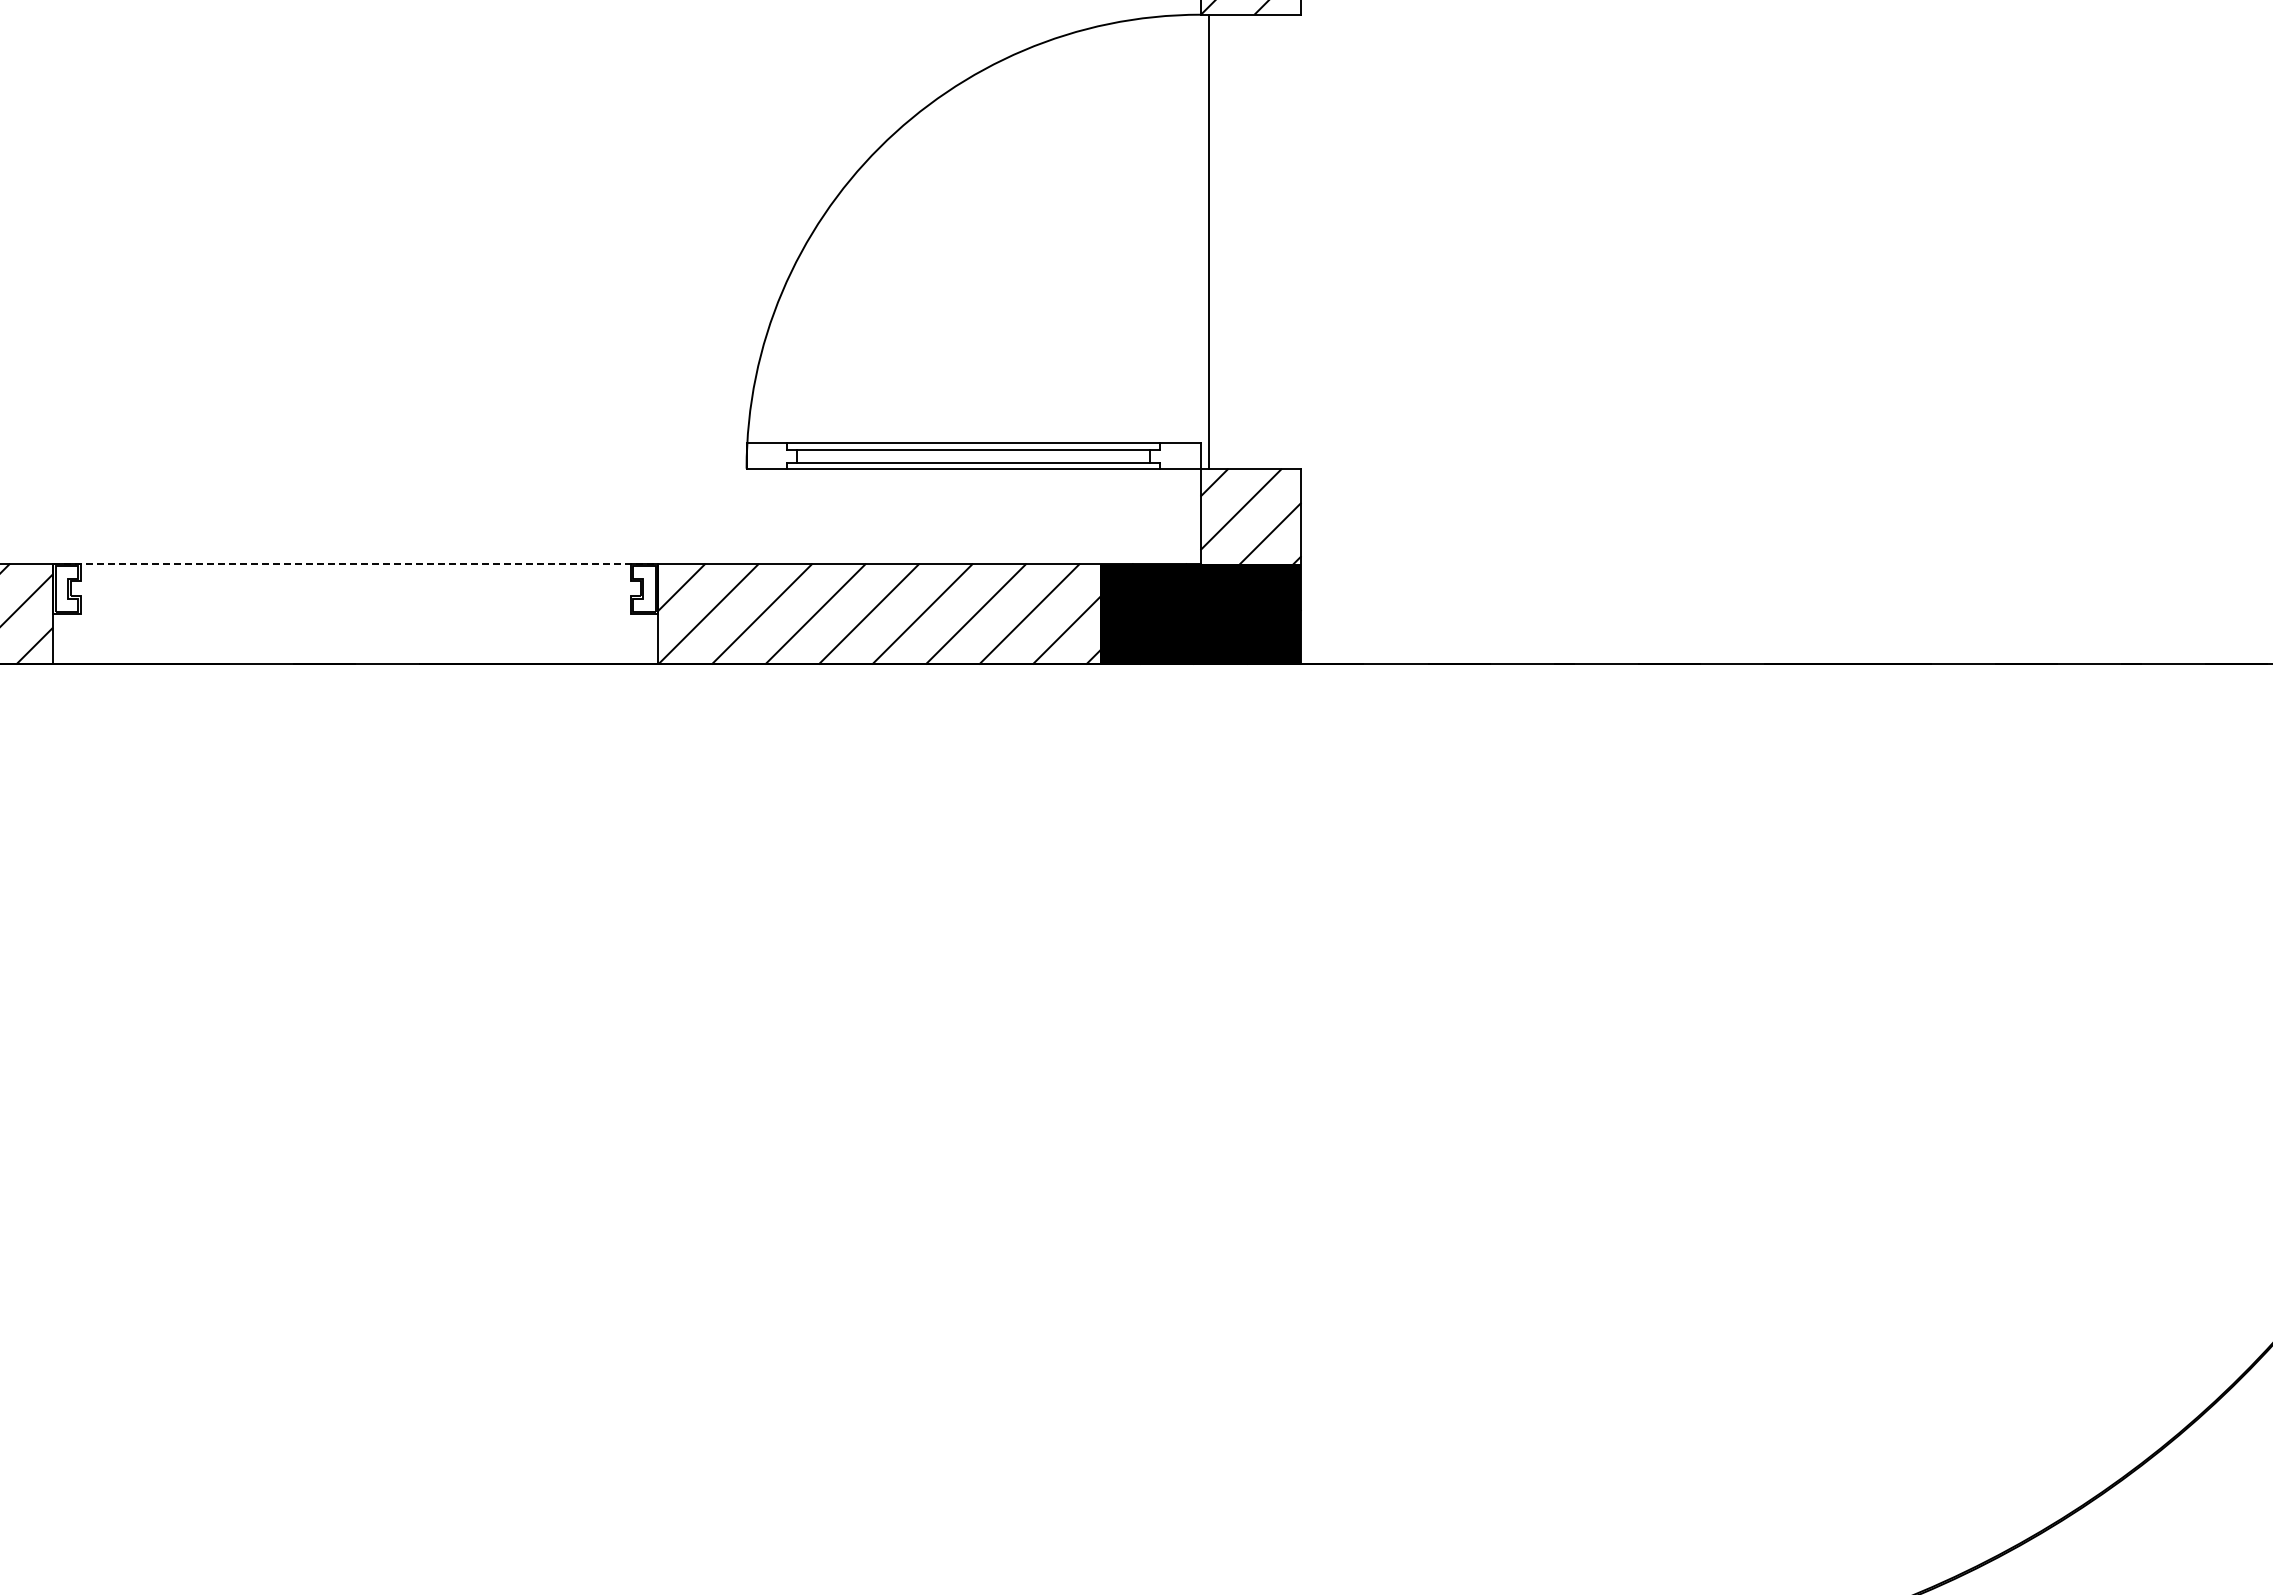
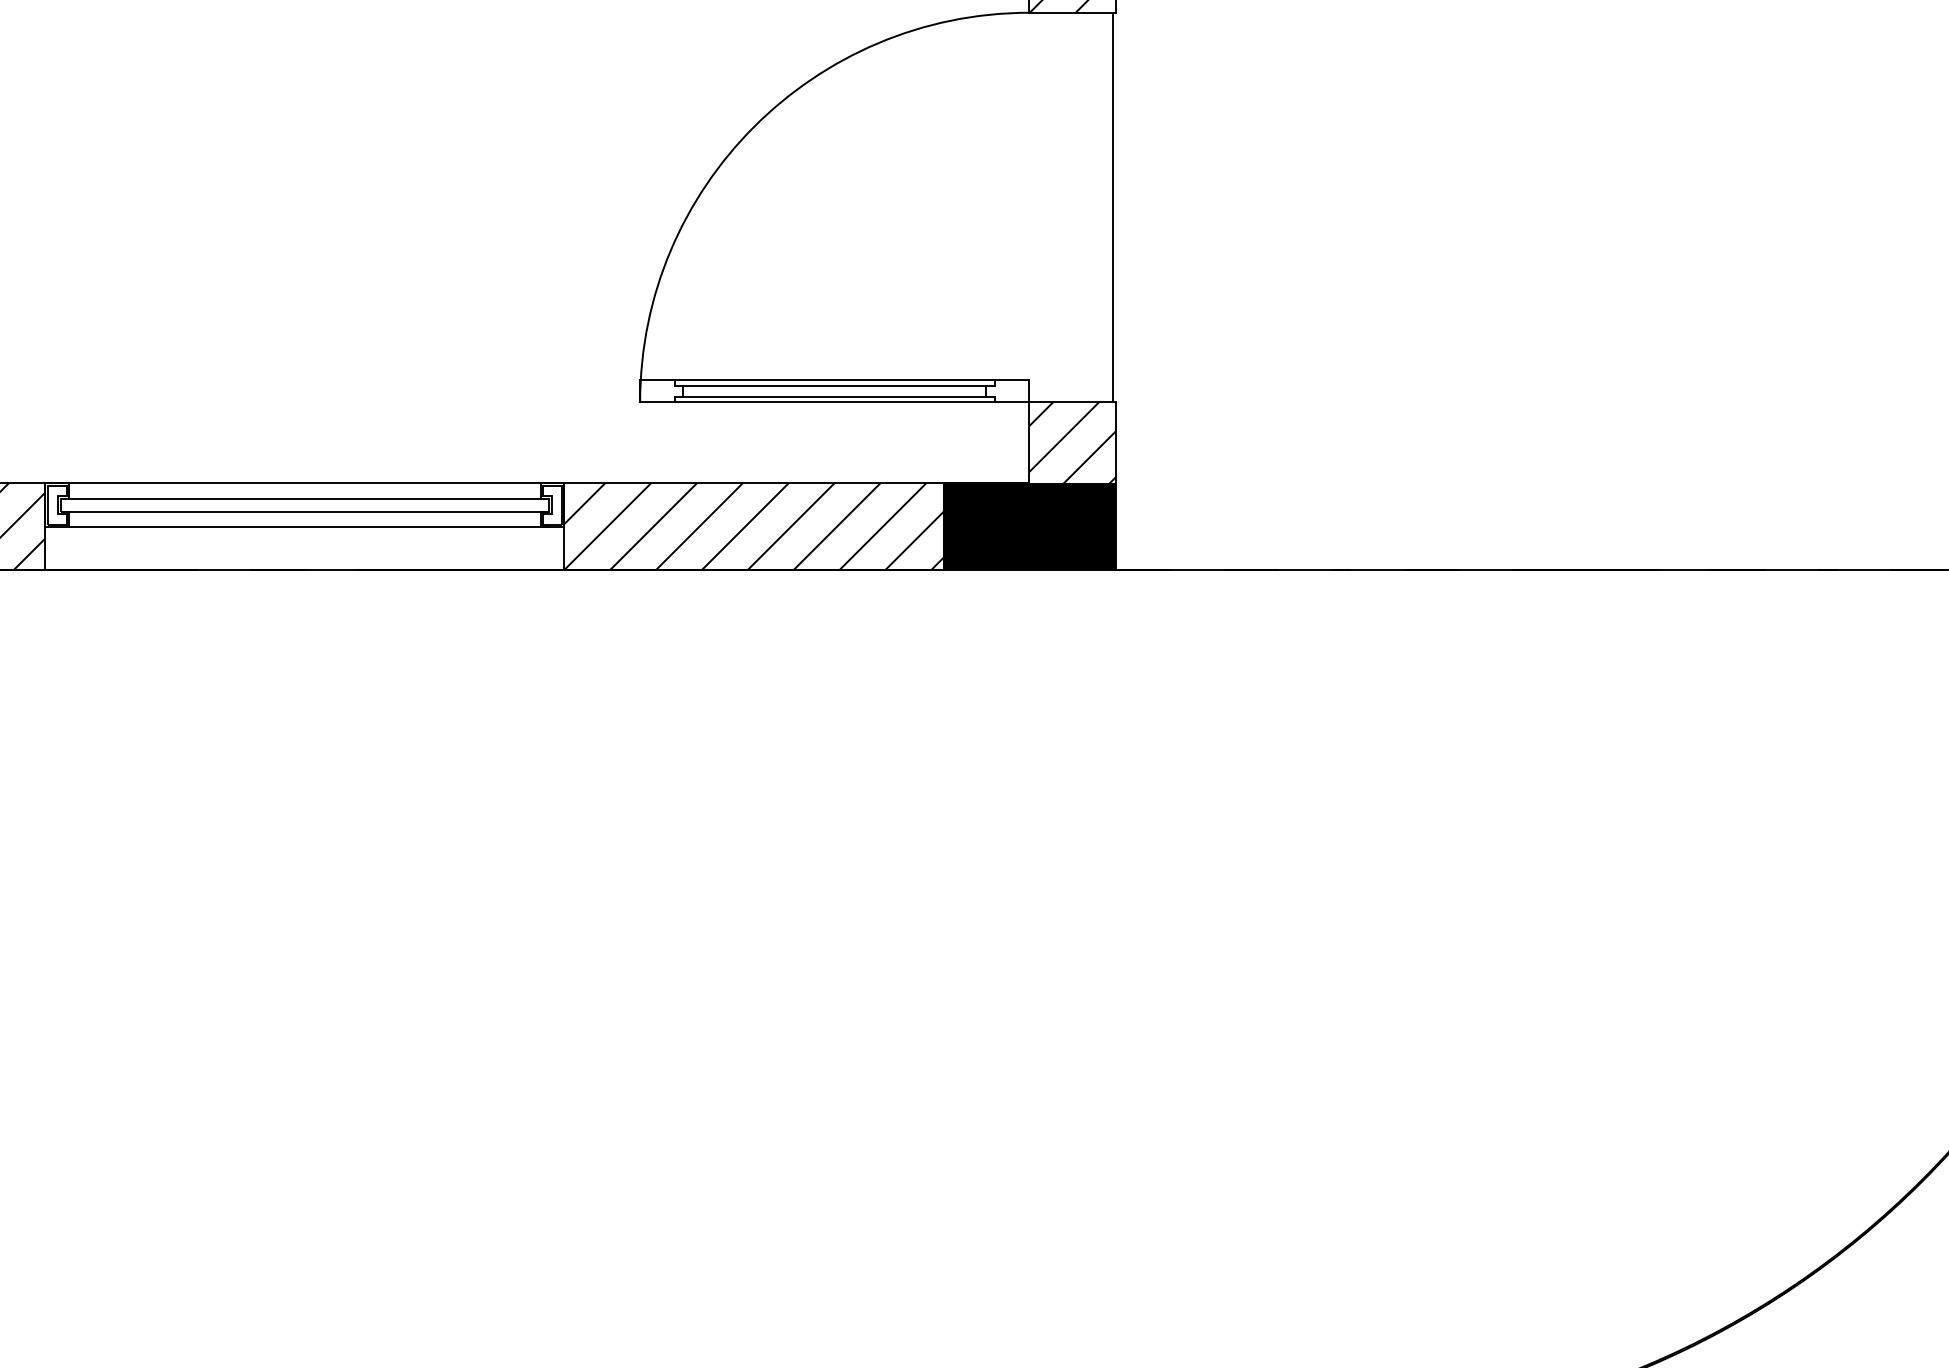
line: (1208, 241) -> (1112, 207), moved
line: (355, 563) -> (304, 483), dashed -> solid
line: (360, 581) -> (309, 498), added
line: (360, 596) -> (309, 511), added
line: (360, 614) -> (309, 527), added

